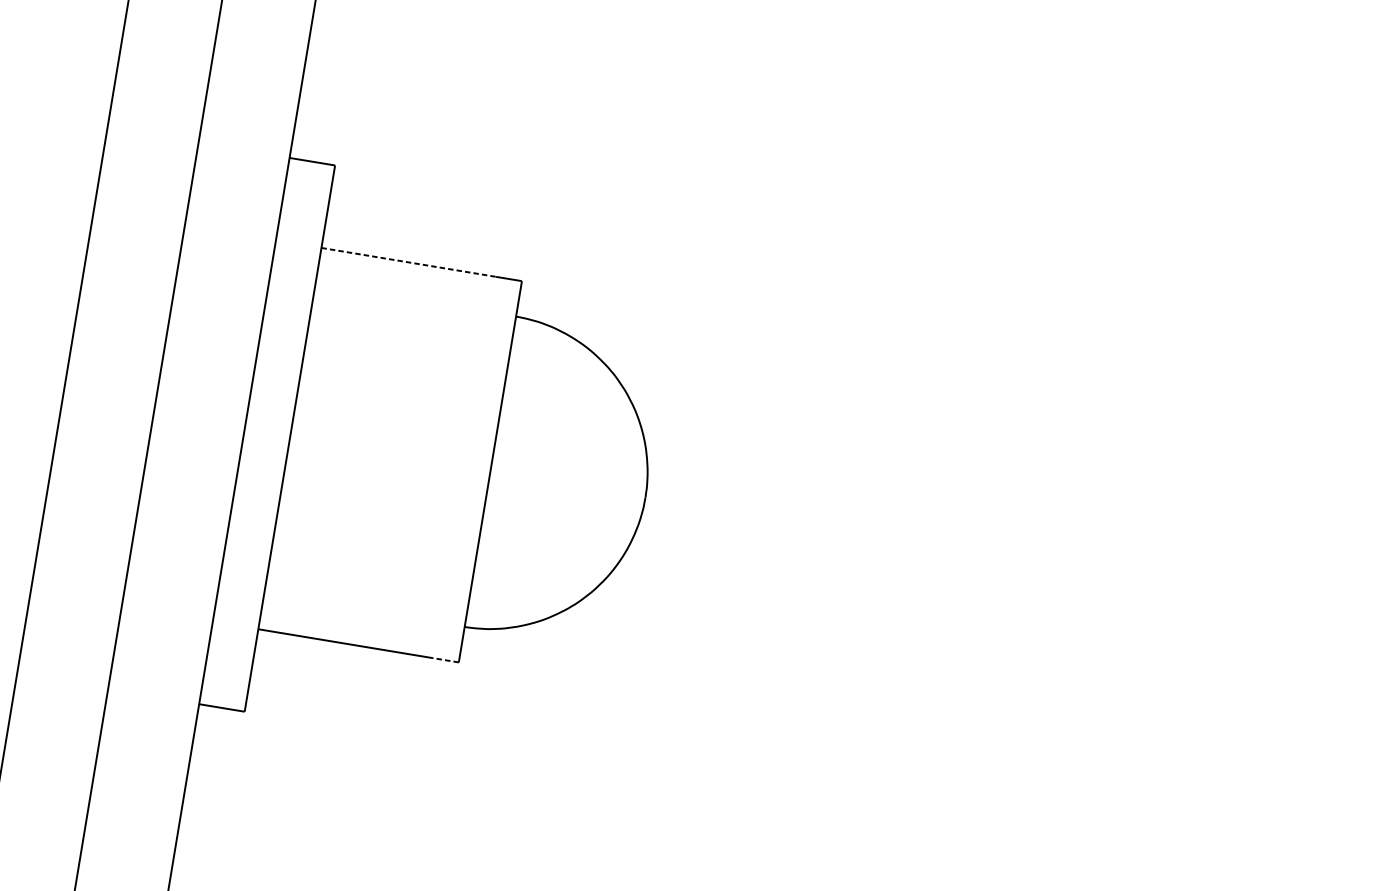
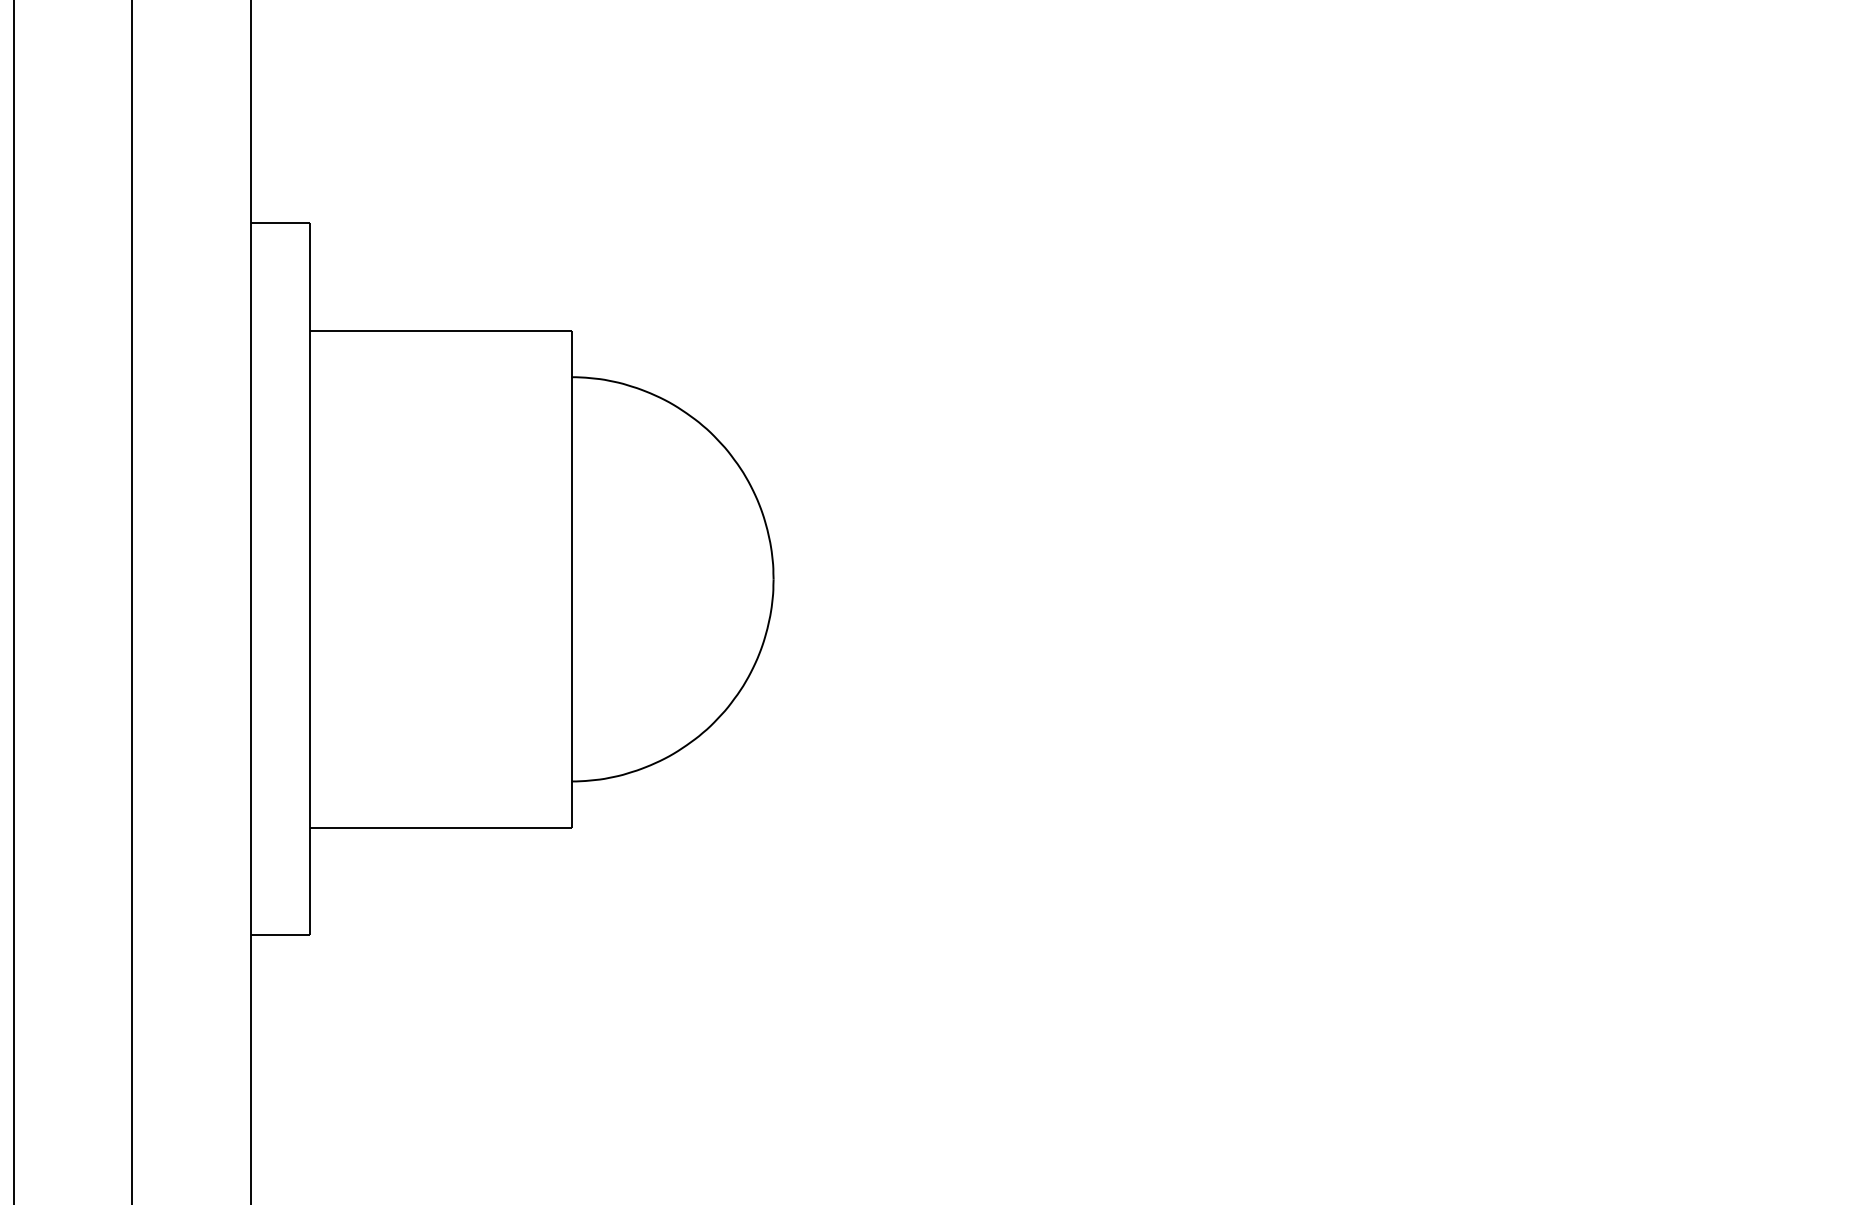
line: (409, 262) -> (424, 330), dashed -> solid
line: (445, 660) -> (554, 827), dashed -> solid

